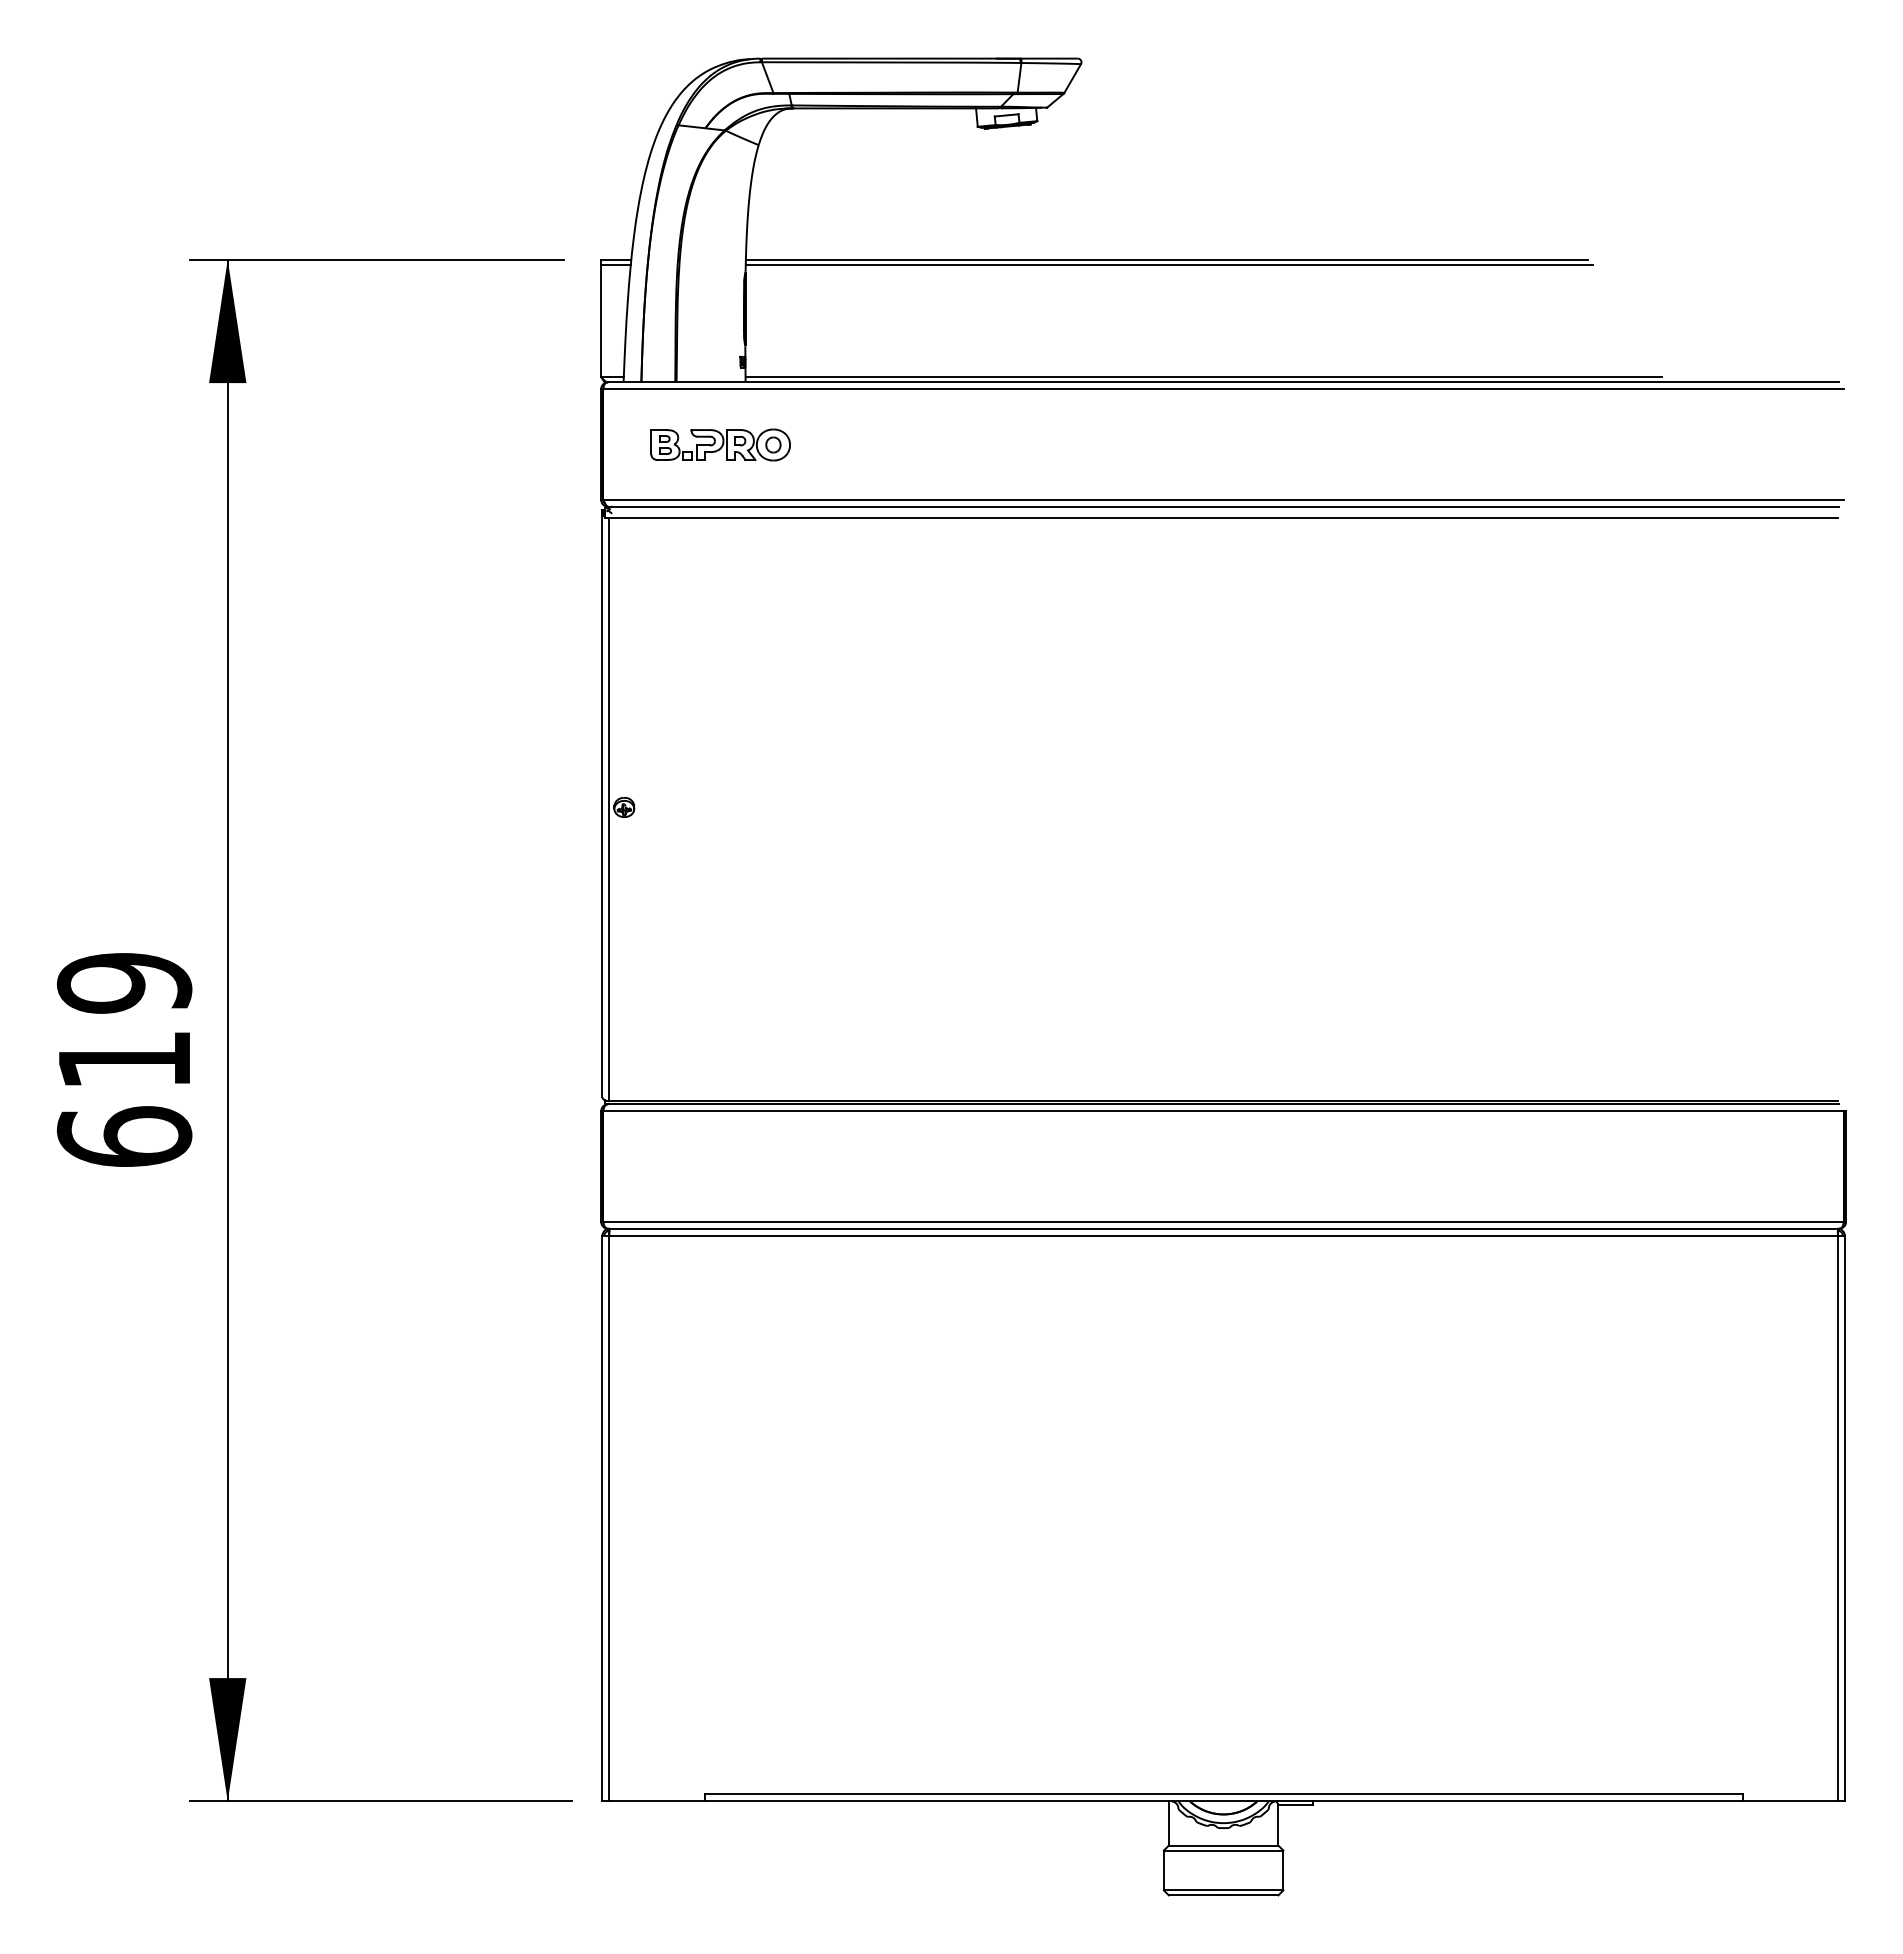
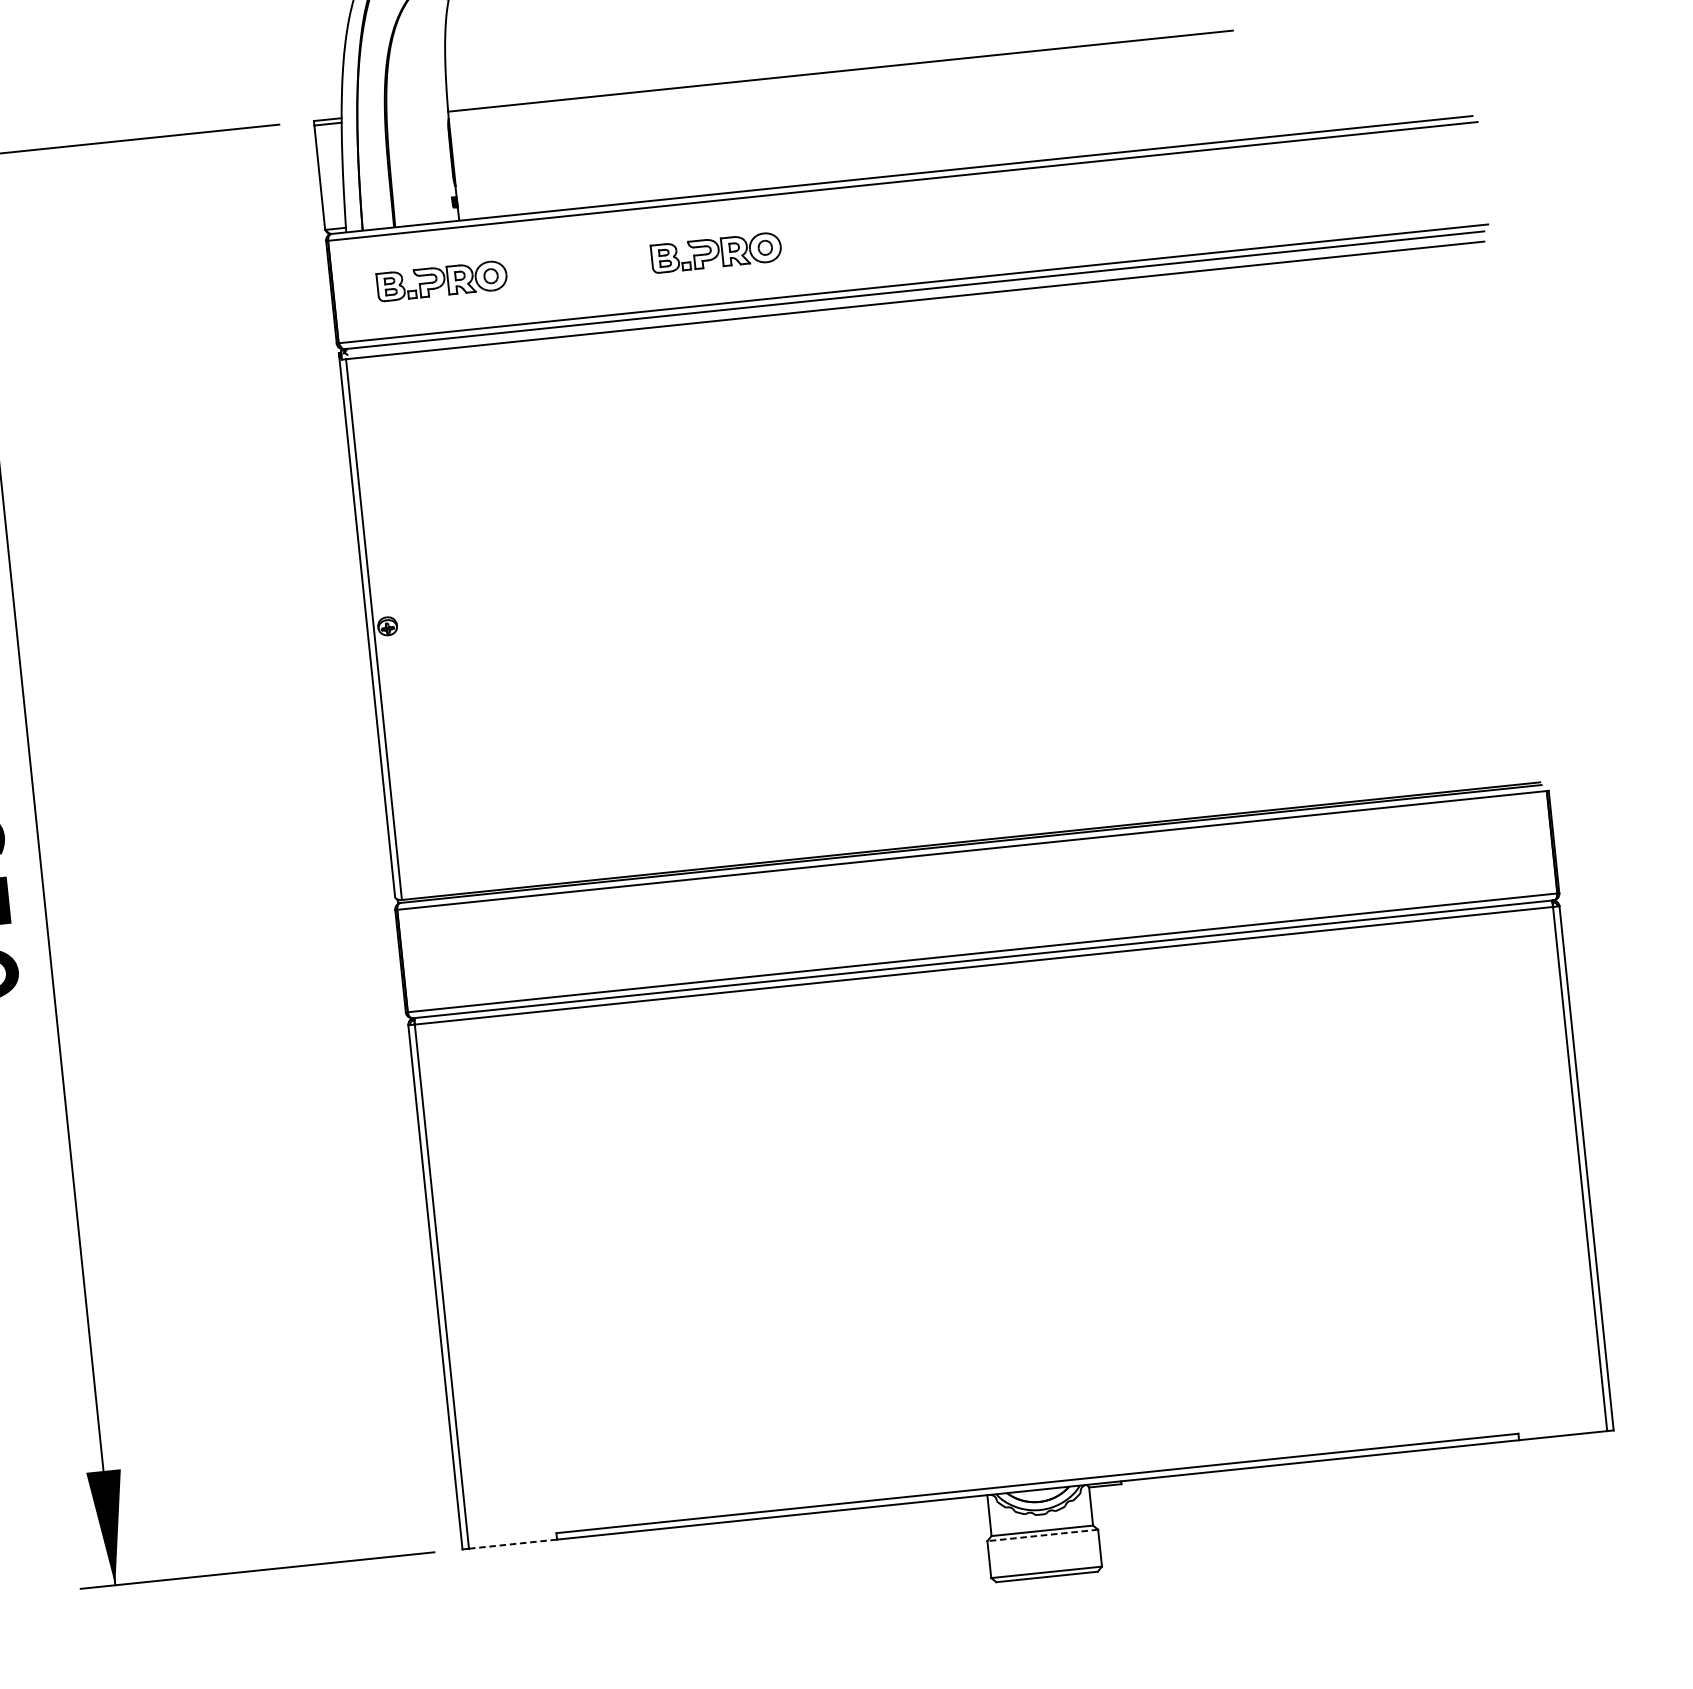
line: (1166, 259) -> (837, 66), removed
line: (1203, 377) -> (883, 172), removed
part: (1016, 444) -> (716, 252), added
line: (656, 1801) -> (512, 1544), solid -> dashed
line: (1223, 1850) -> (1042, 1535), solid -> dashed

